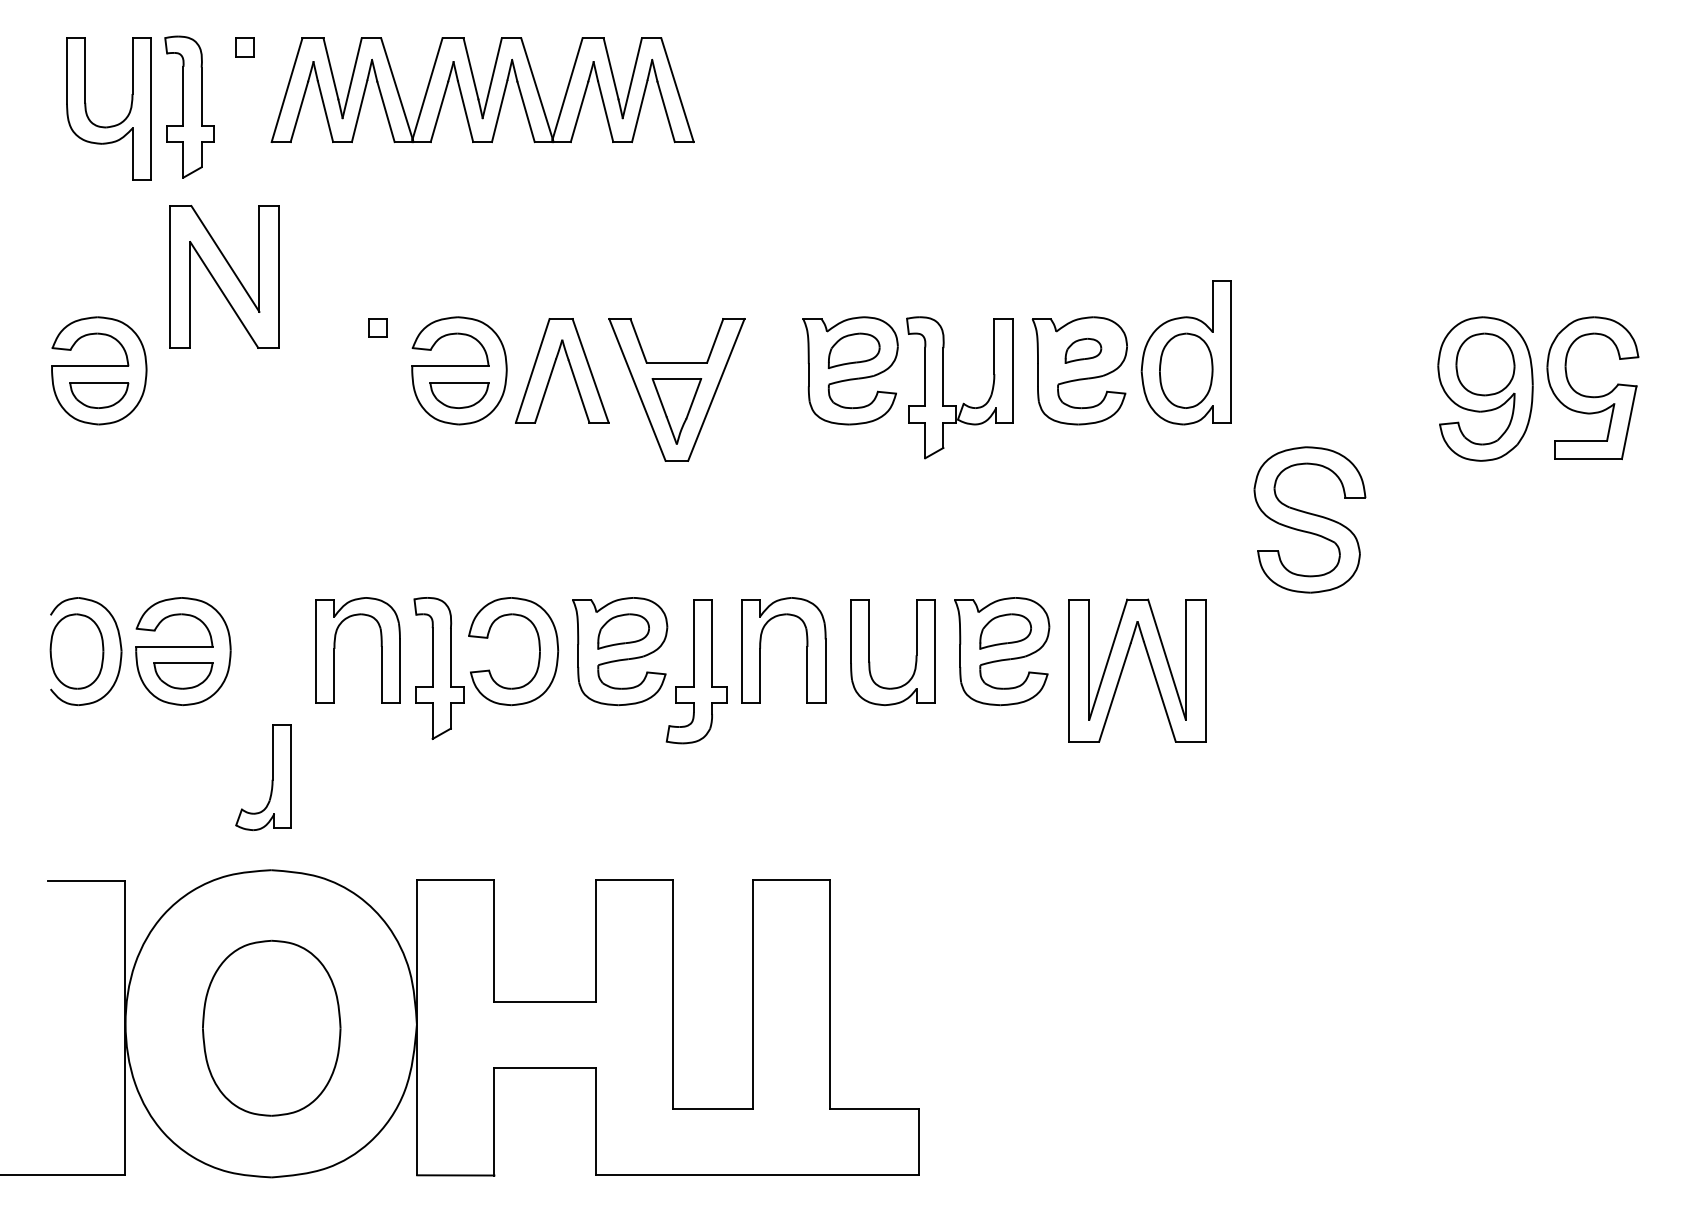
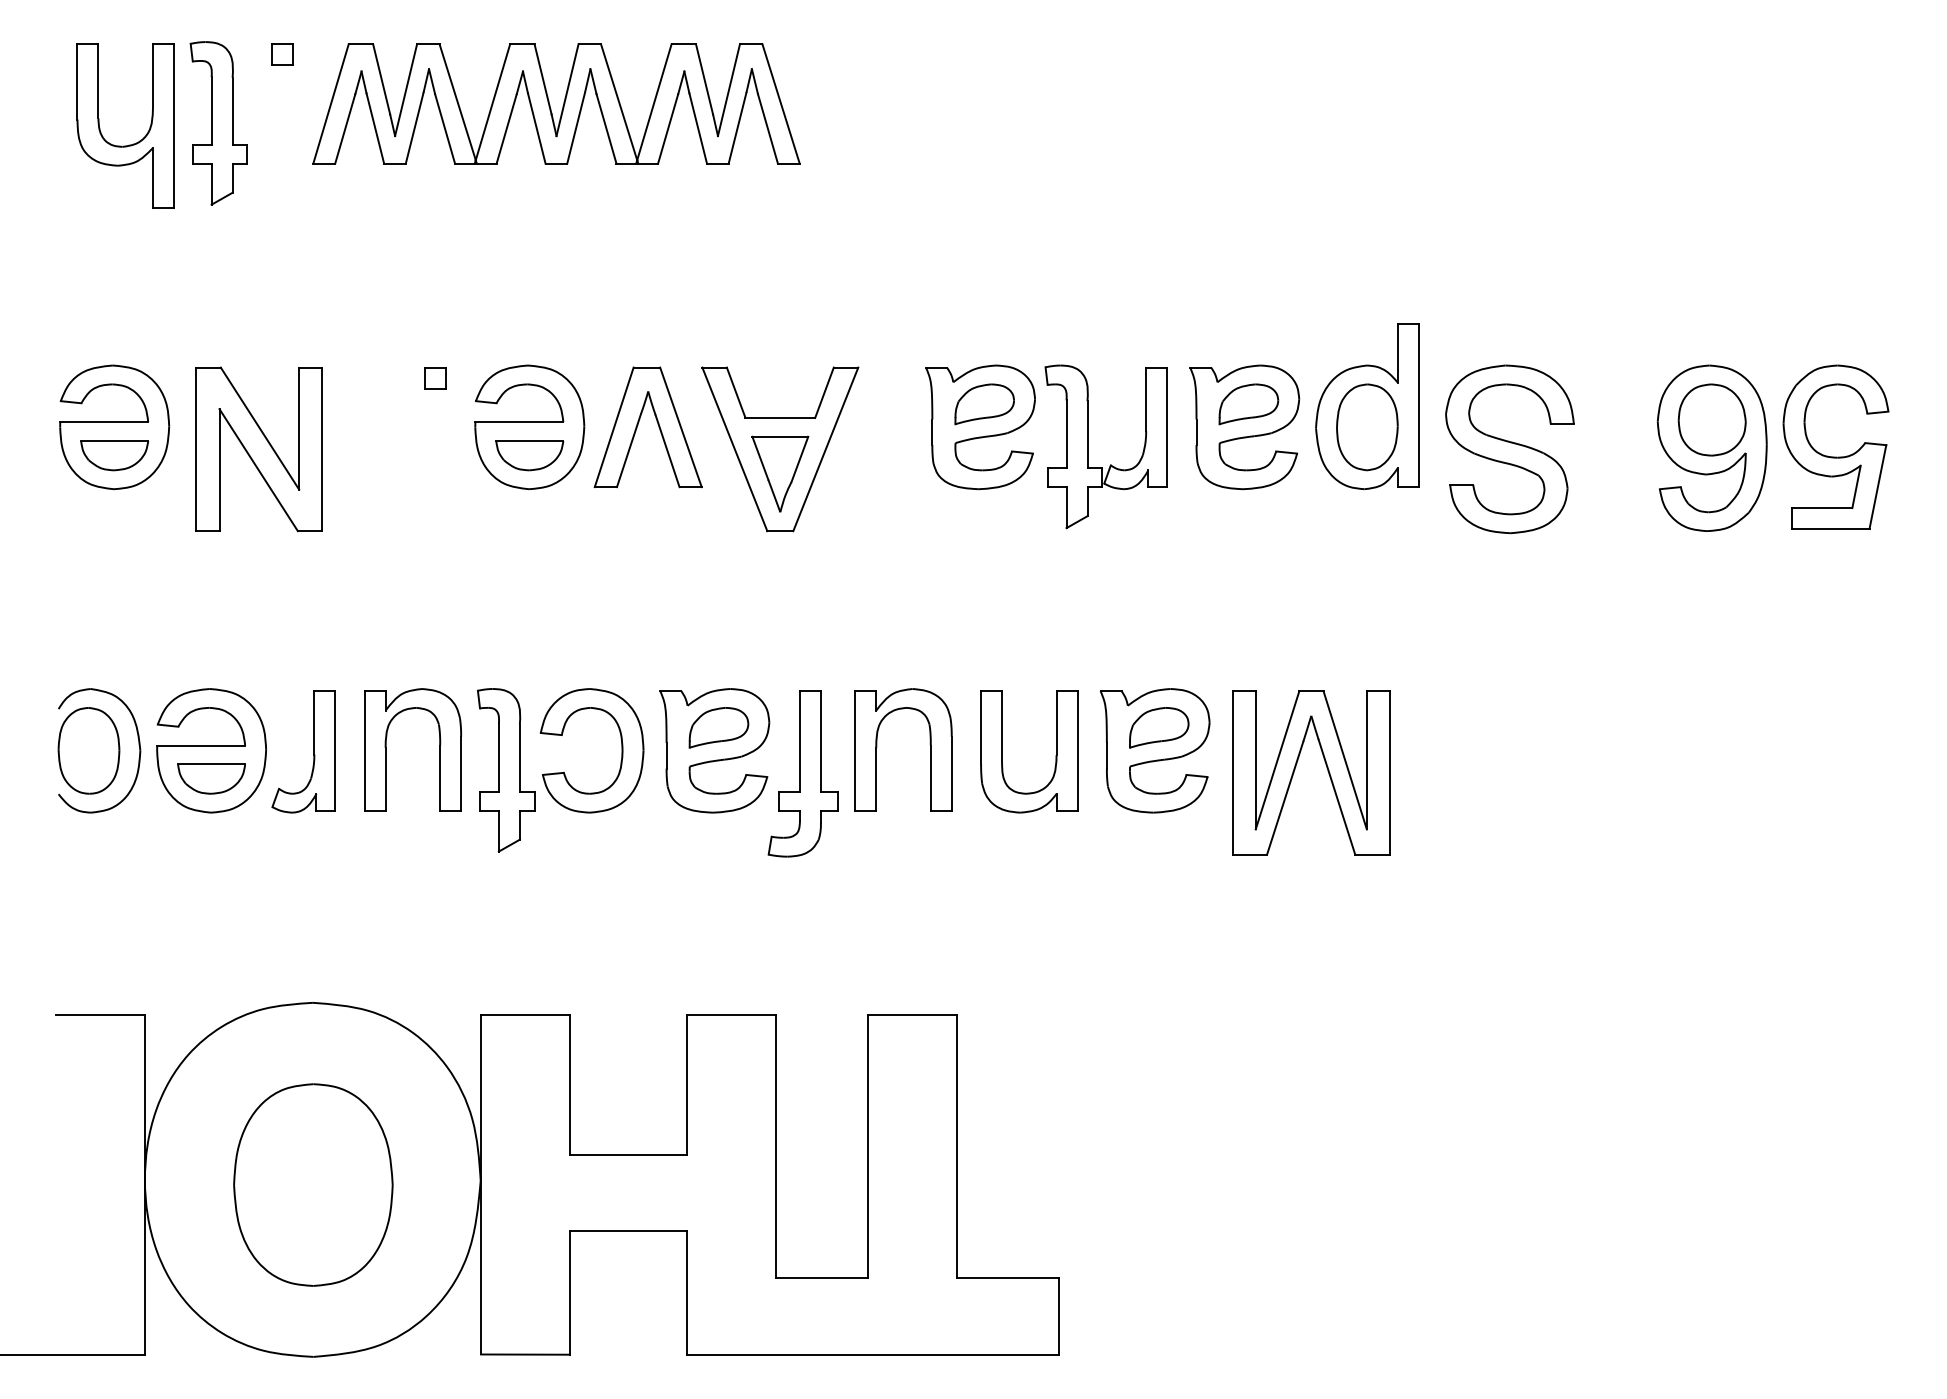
part: (224, 276) -> (258, 448), moved
part: (1083, 350) -> (1248, 403), size x1.43
part: (1309, 519) -> (1509, 448), moved
part: (271, 780) -> (313, 755), moved

